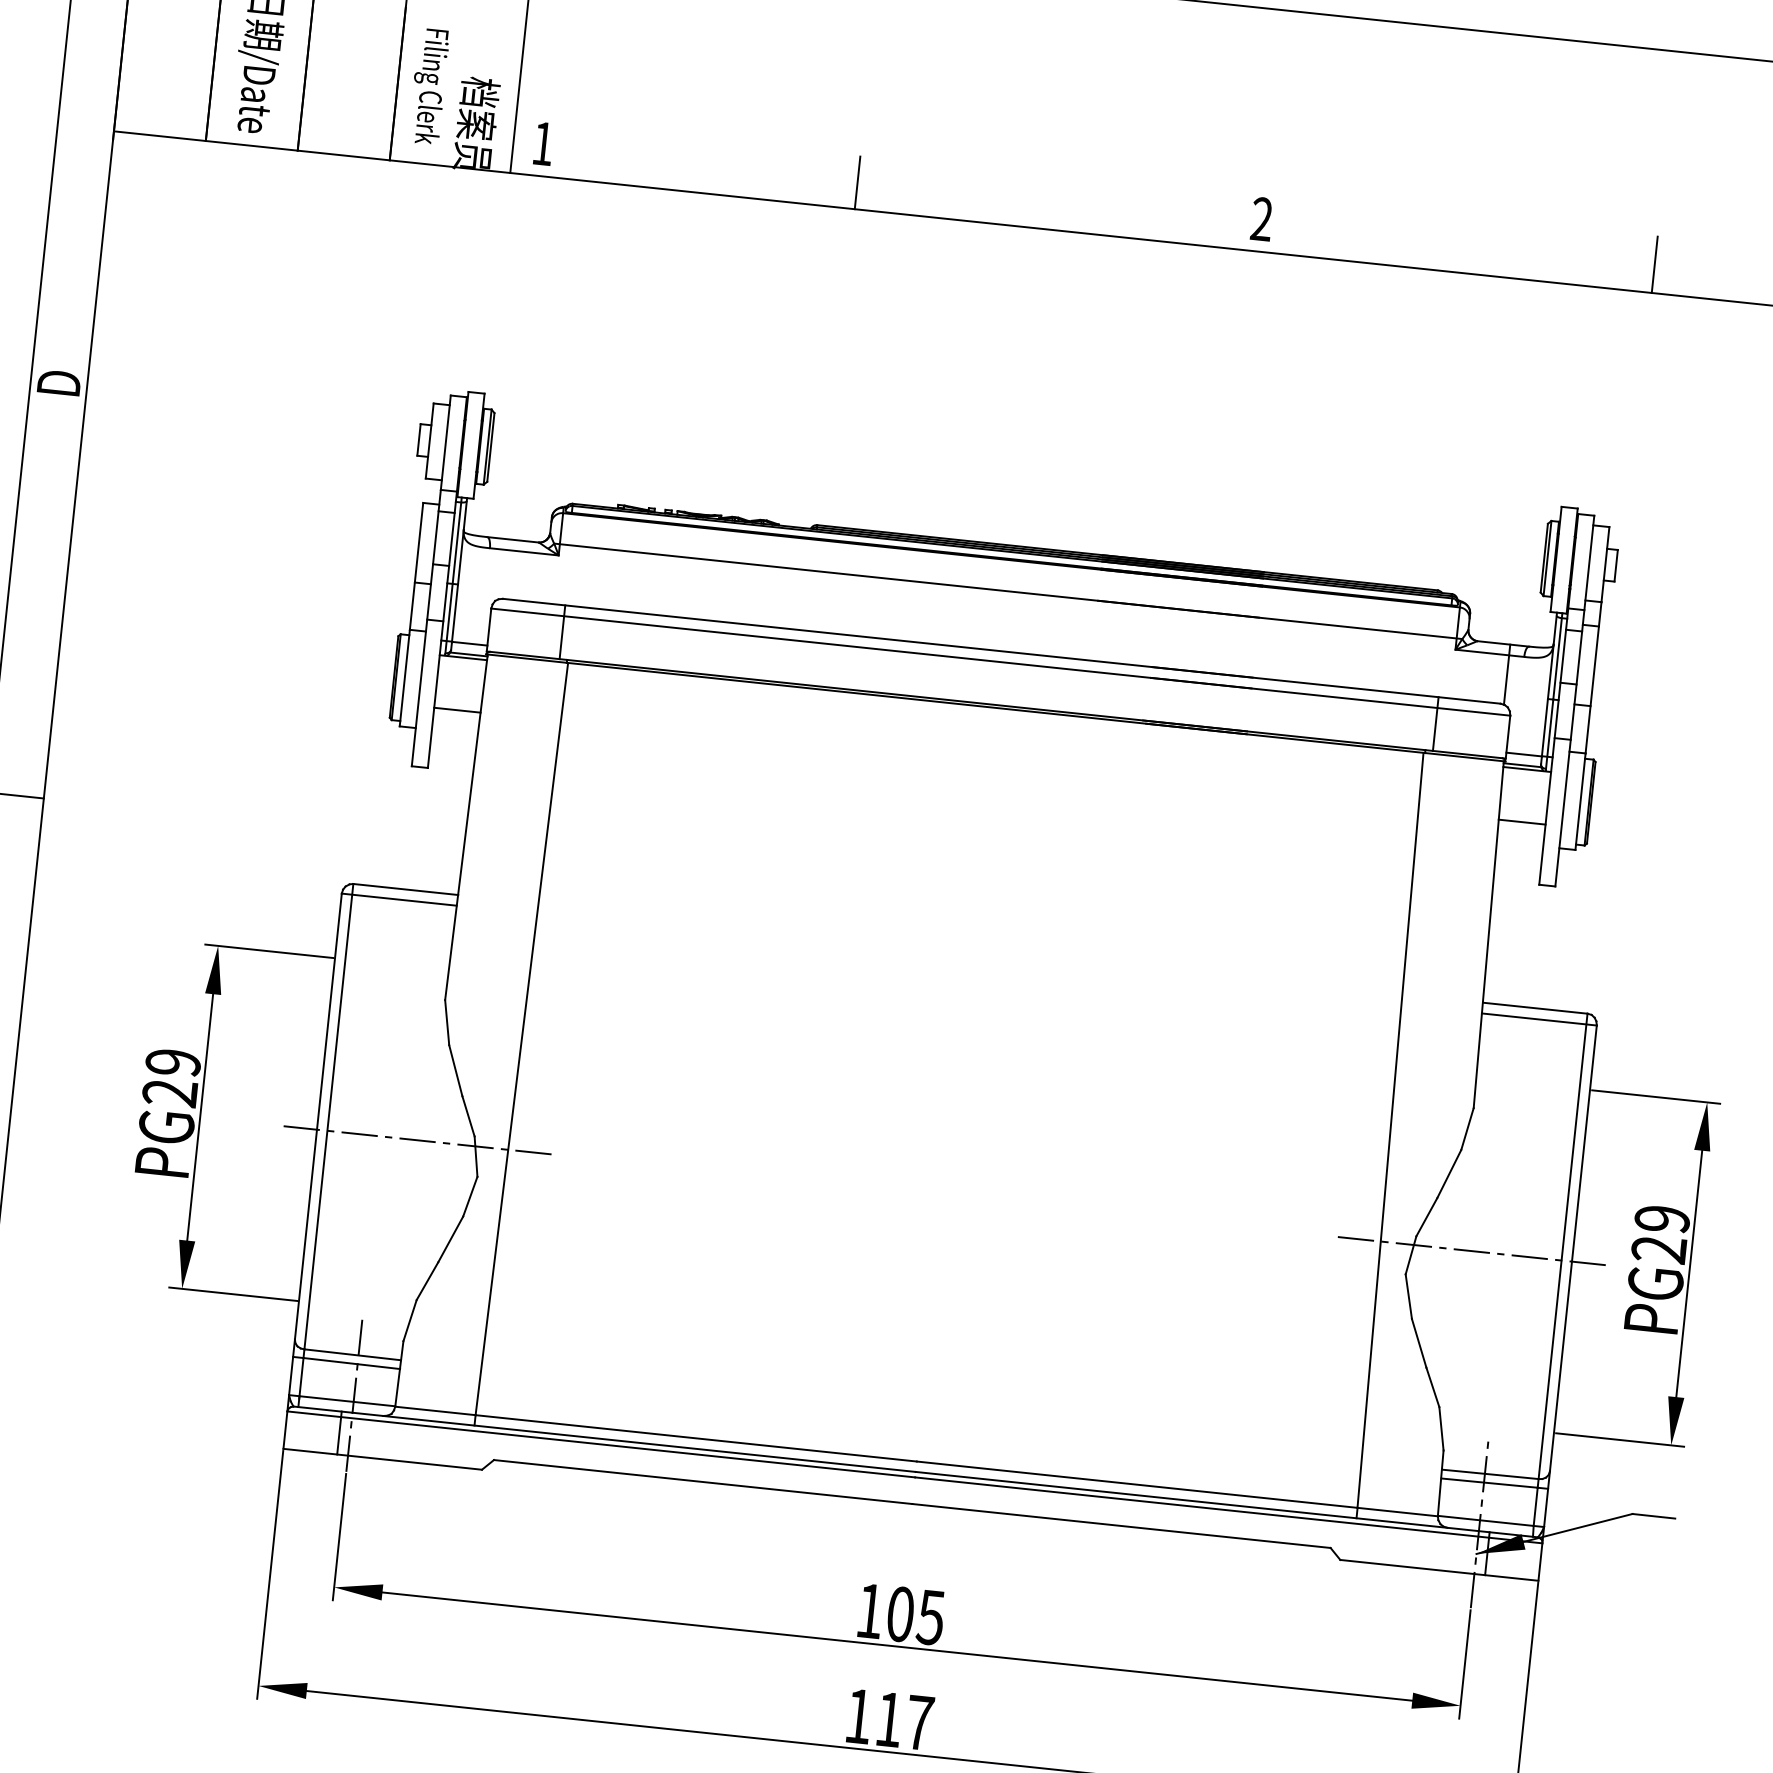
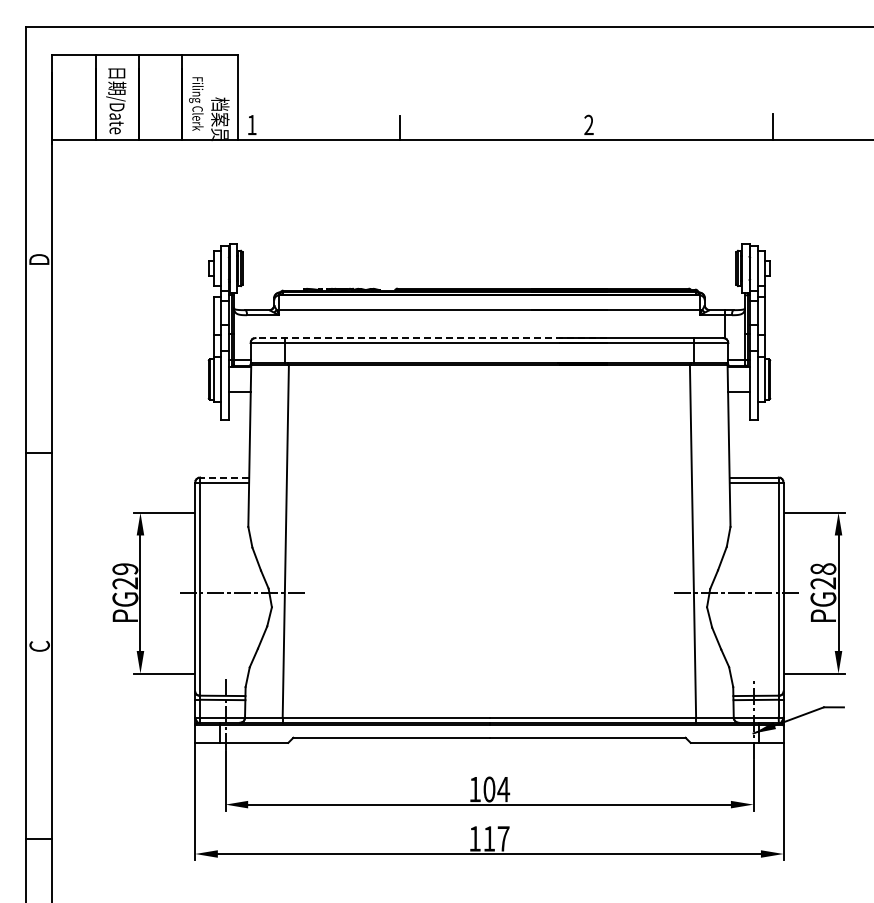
line: (878, 639) -> (431, 338), solid -> dashed
line: (405, 889) -> (224, 477), solid -> dashed
text: (1662, 1219) -> (823, 569), PG29 -> PG28
text: (930, 1617) -> (503, 789), 105 -> 104

